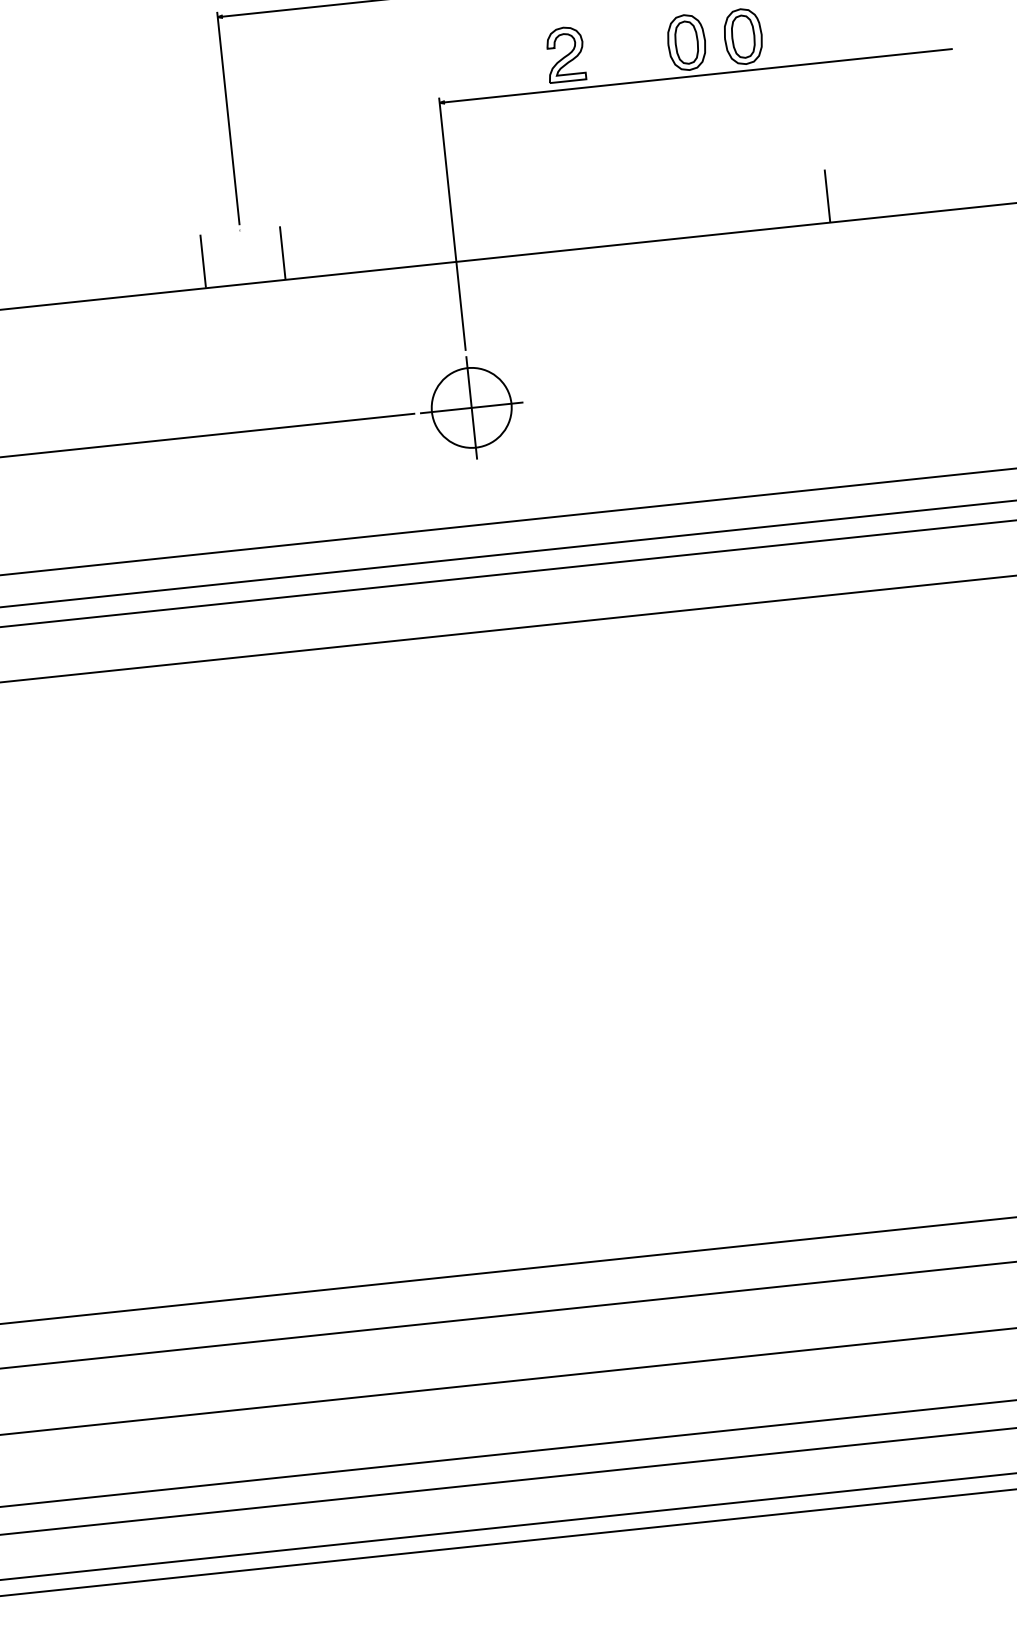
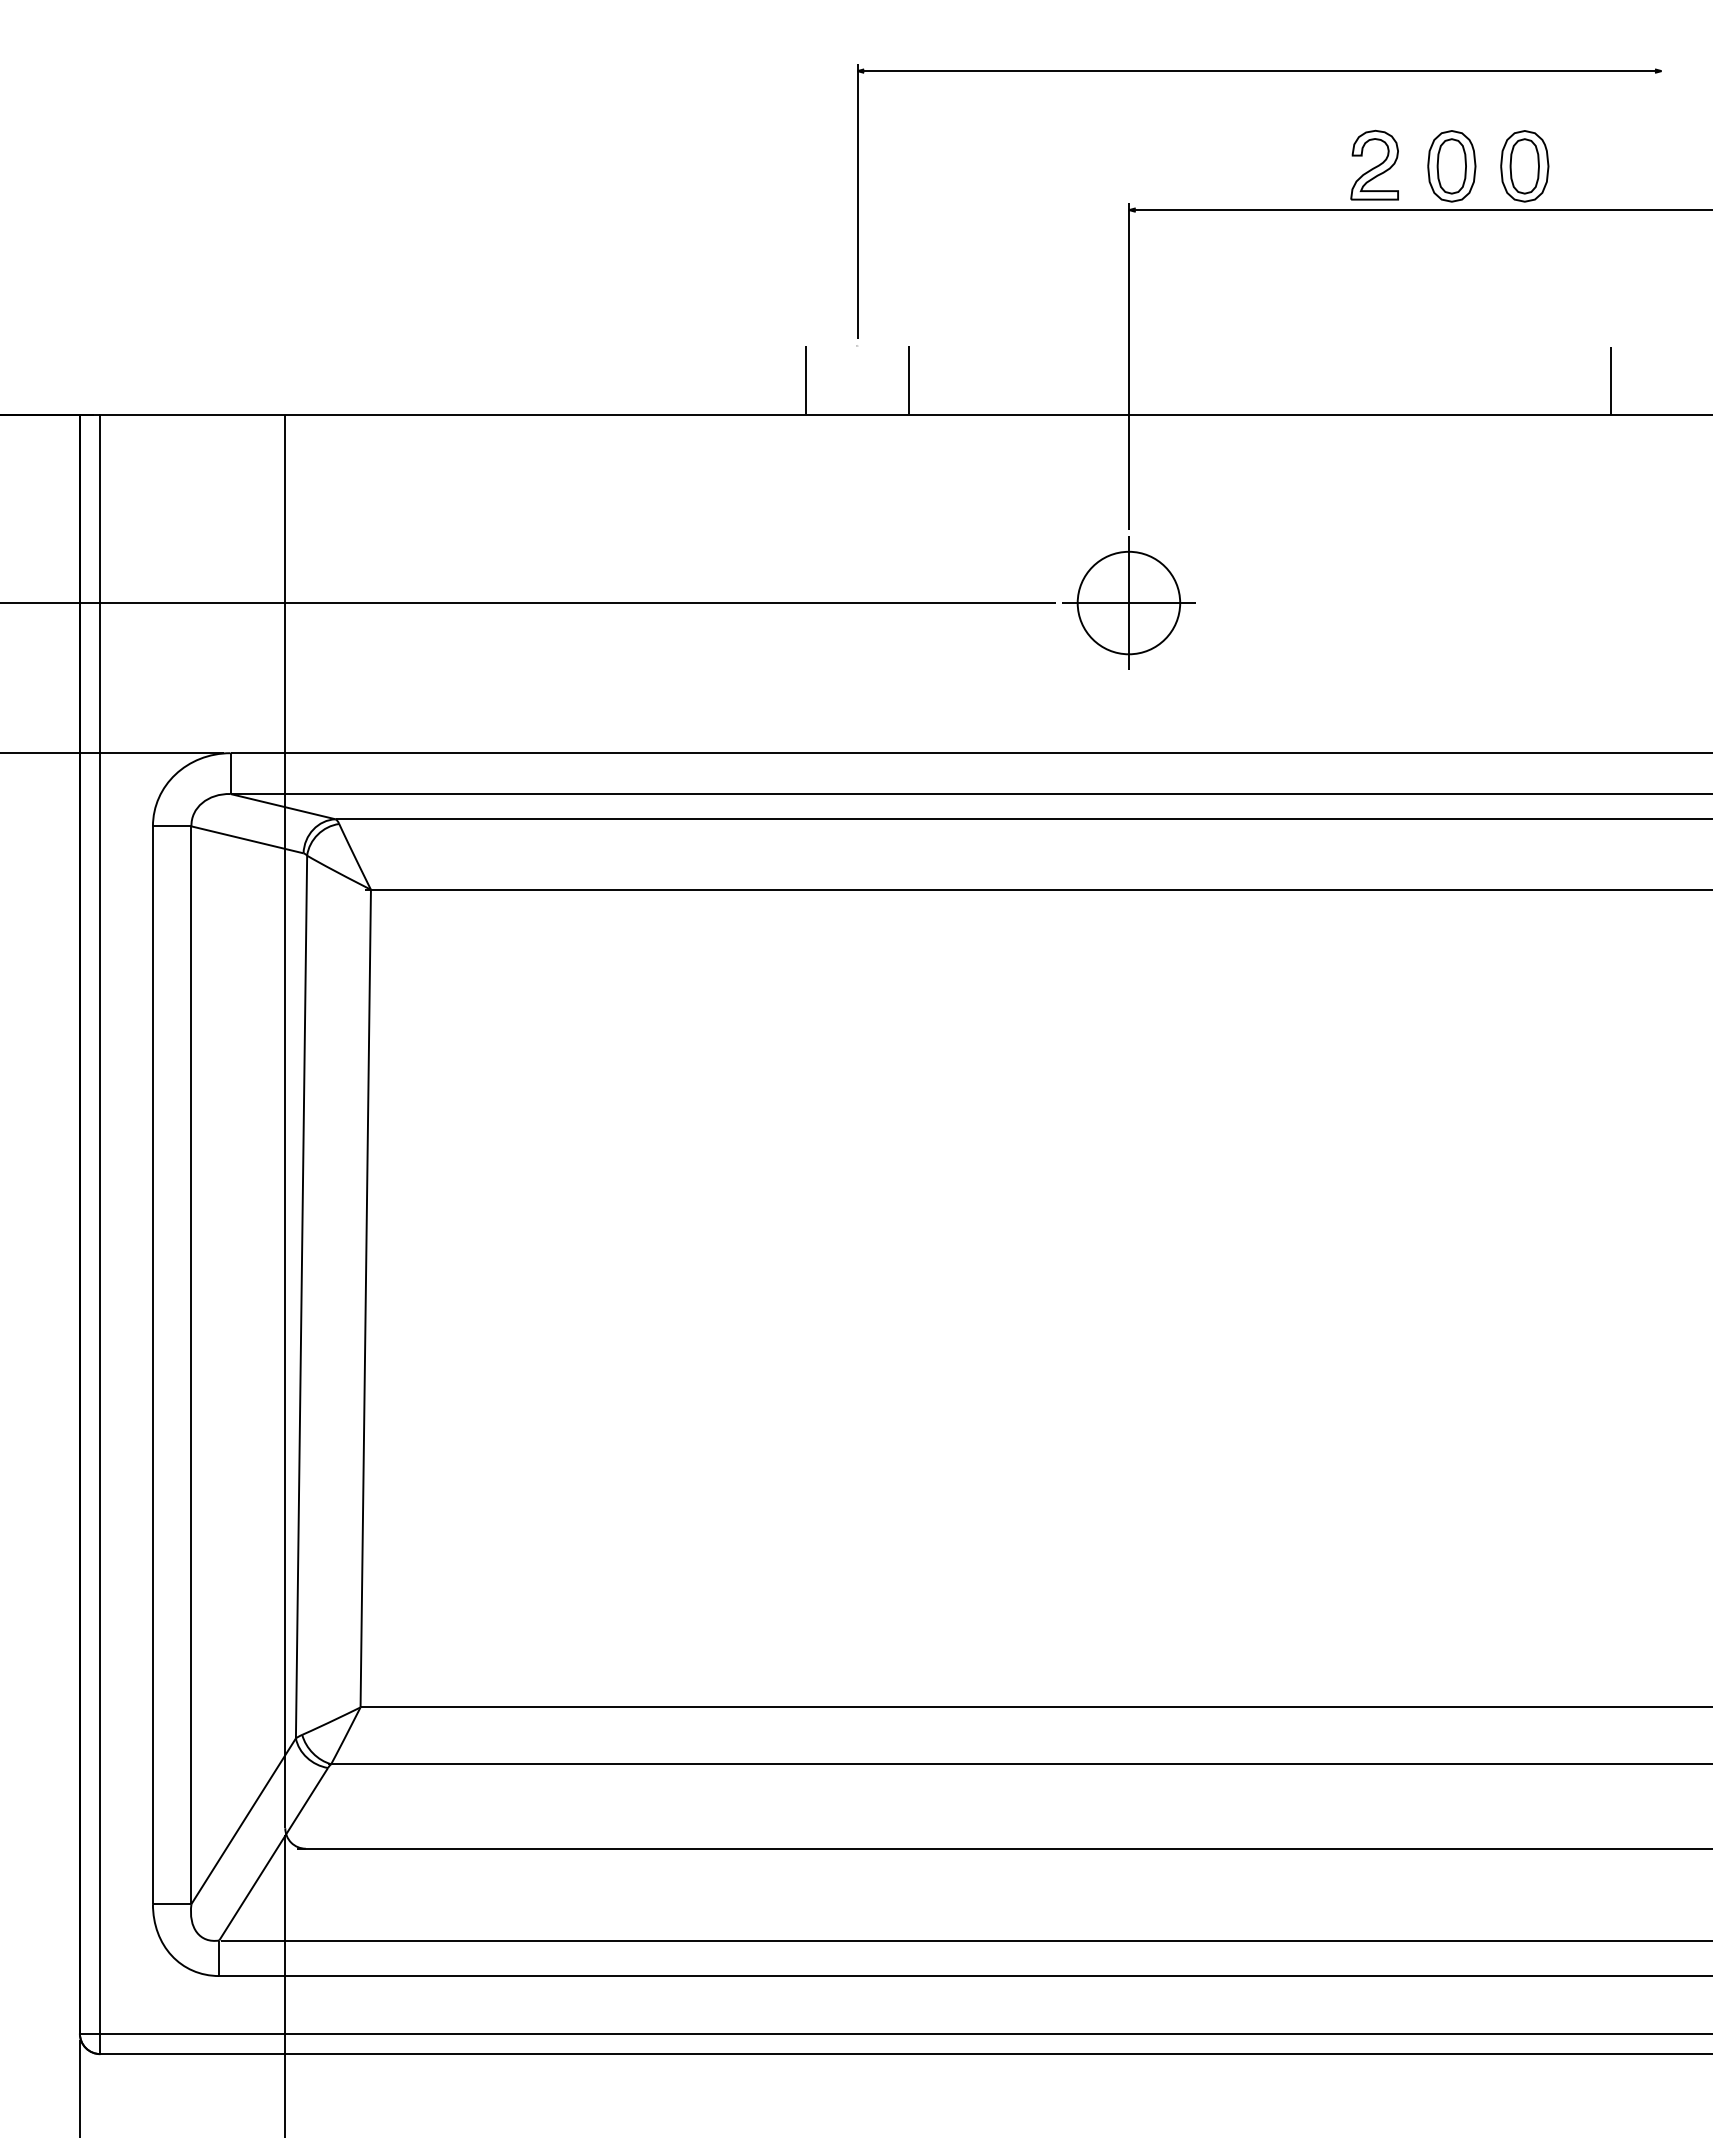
part: (565, 53) -> (1374, 164), moved

